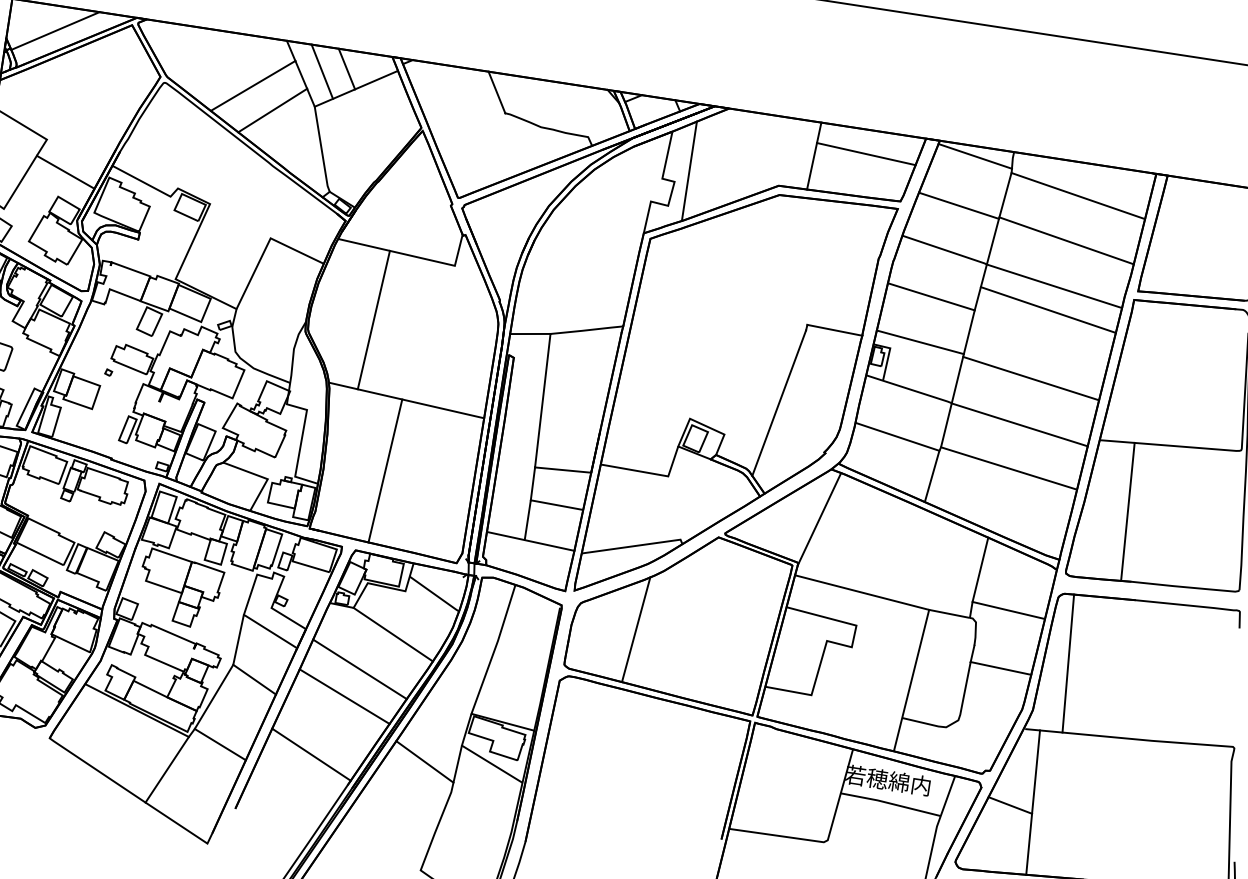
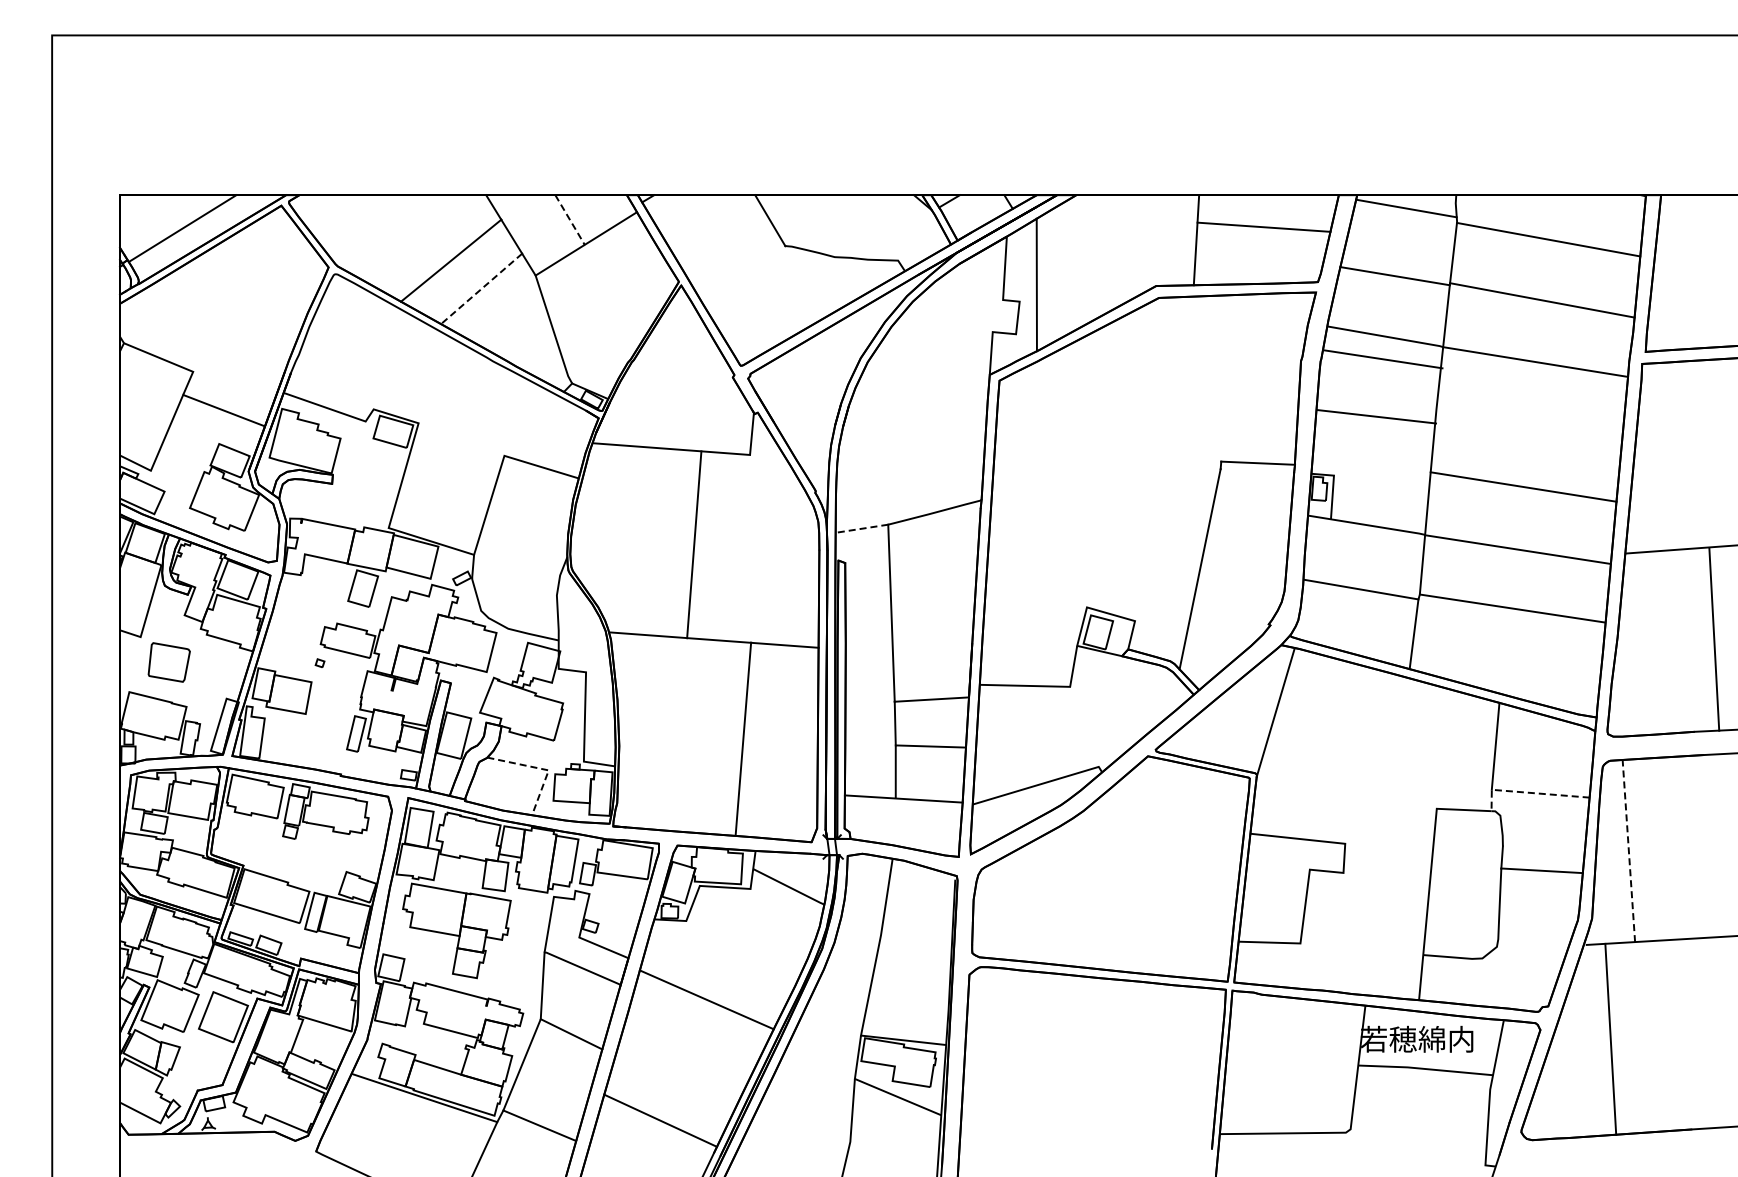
line: (347, 69) -> (570, 220), solid -> dashed
line: (322, 71) -> (538, 228), removed
line: (272, 110) -> (481, 288), solid -> dashed
line: (930, 296) -> (1382, 359), moved
line: (1047, 309) -> (1531, 393), removed
line: (374, 319) -> (694, 544), moved
line: (530, 333) -> (861, 528), solid -> dashed
line: (920, 342) -> (1376, 416), moved
line: (385, 470) -> (743, 738), moved
line: (262, 476) -> (541, 768), solid -> dashed
line: (1128, 511) -> (1714, 639), moved
line: (861, 592) -> (1345, 799), removed
line: (1000, 608) -> (1529, 792), solid -> dashed
line: (635, 629) -> (1058, 893), removed
line: (393, 634) -> (743, 947), removed
line: (1068, 663) -> (1628, 850), solid -> dashed
line: (344, 696) -> (692, 1038), removed
line: (424, 761) -> (809, 1107), removed
line: (1010, 805) -> (1581, 1047), removed

